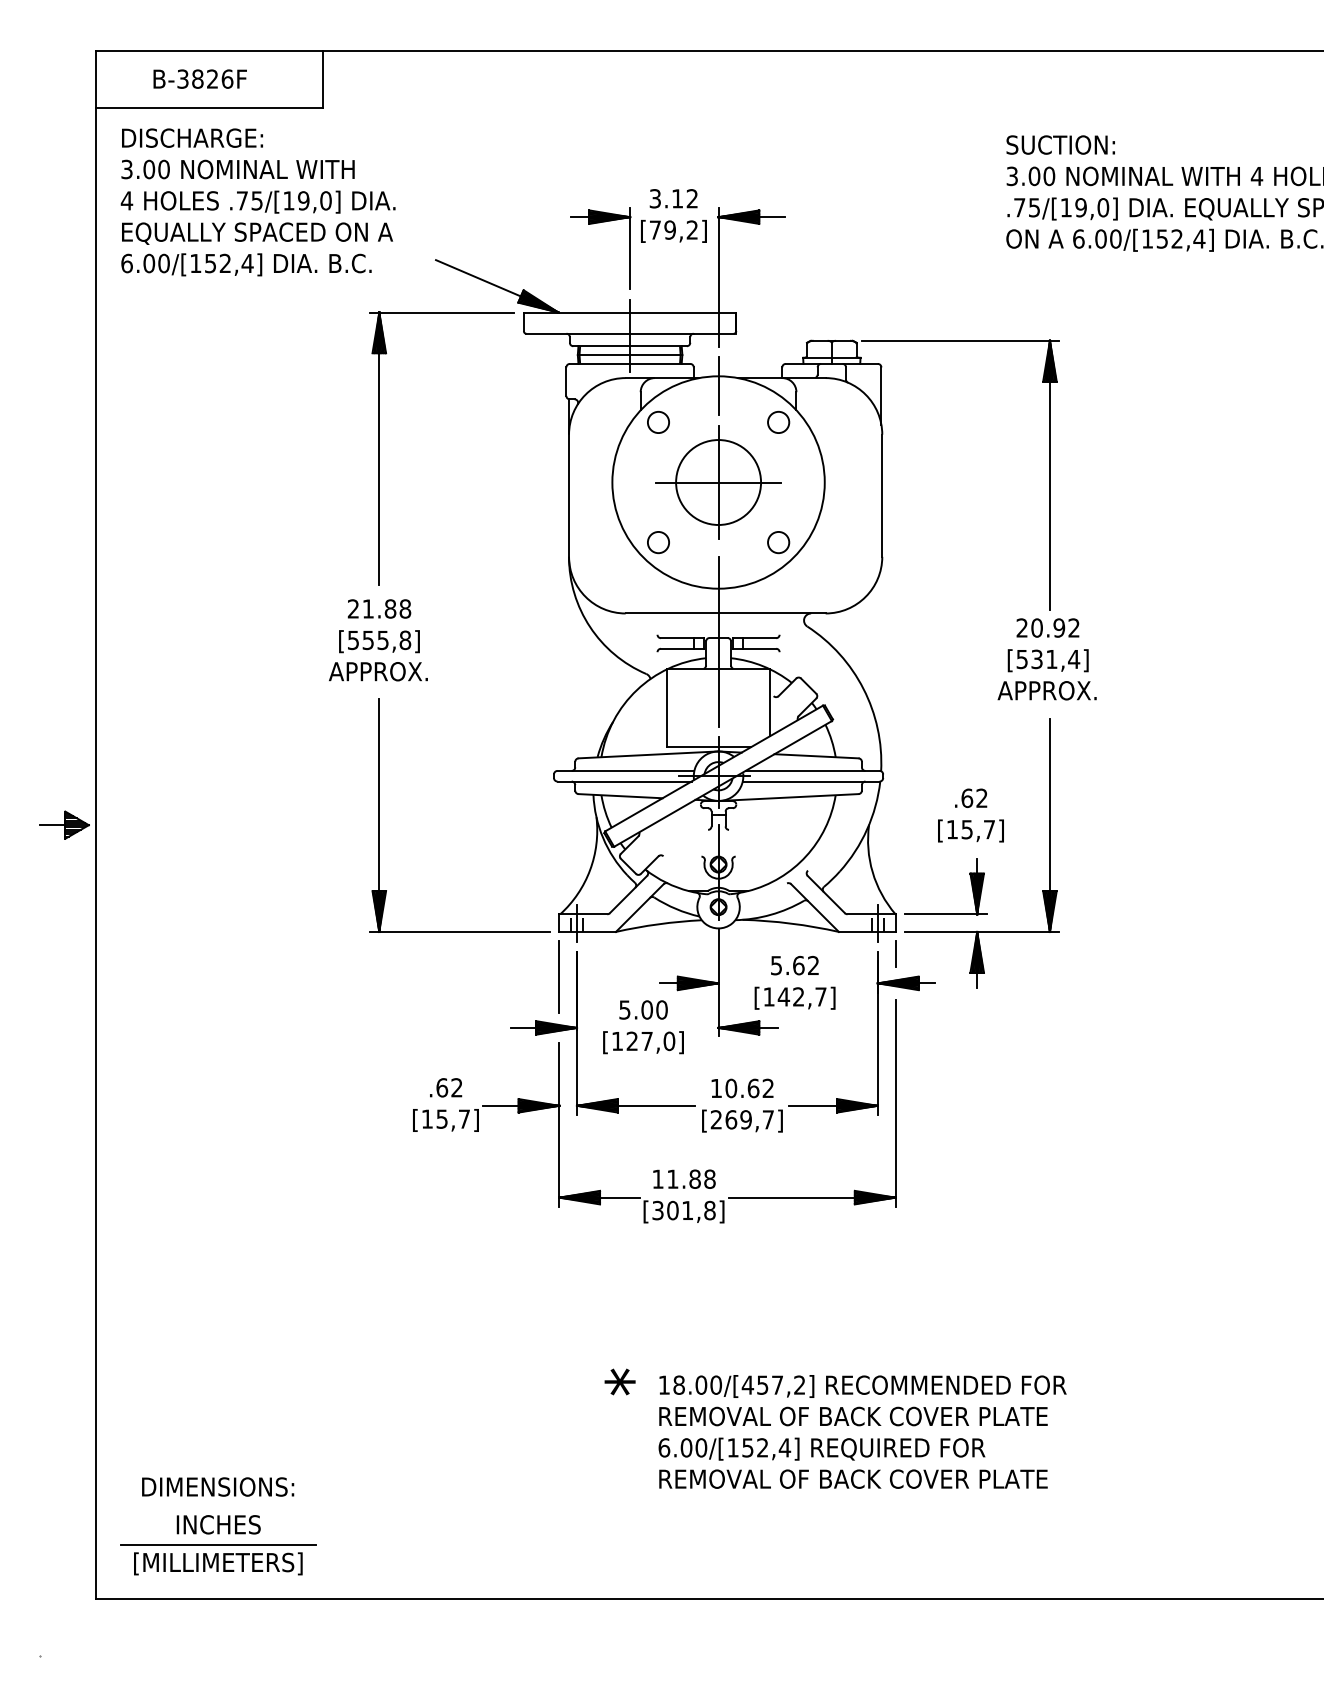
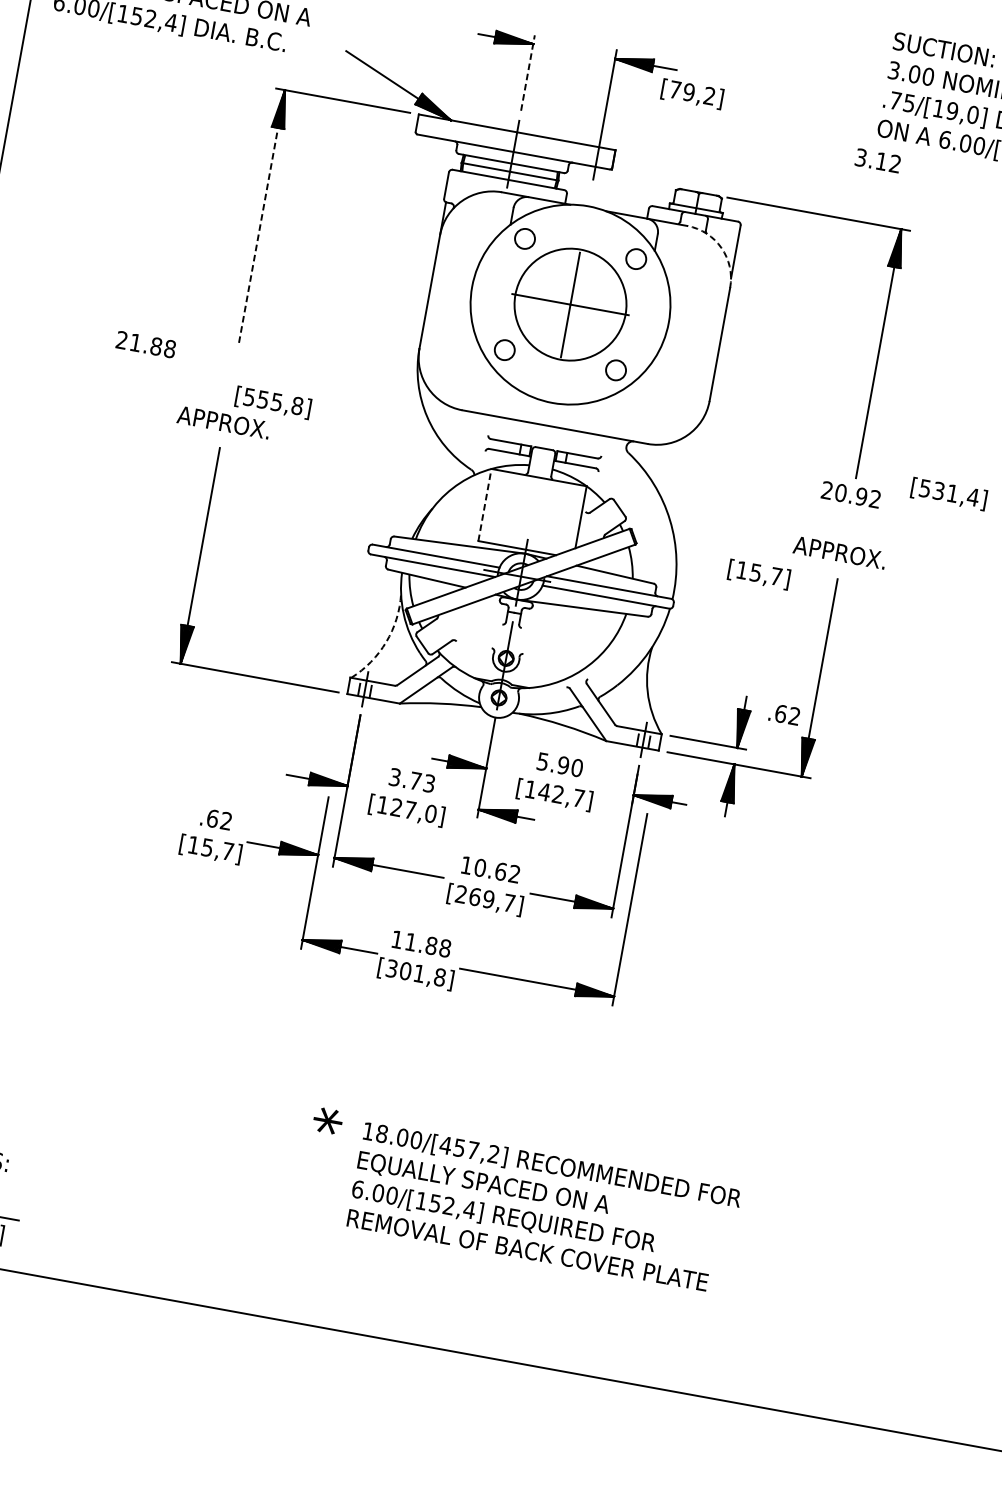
text: (673, 198) -> (877, 160), moved
text: (673, 231) -> (691, 94), moved
line: (630, 248) -> (528, 73), solid -> dashed
line: (718, 385) -> (586, 214), removed
arc: (865, 394) -> (721, 247), solid -> dashed
line: (379, 448) -> (262, 216), solid -> dashed
circle: (718, 482) -> (570, 304), size x1.4
text: (379, 608) -> (146, 344), moved
text: (379, 641) -> (273, 402), moved
line: (718, 641) -> (543, 451), removed
text: (1047, 660) -> (948, 493), moved
line: (667, 708) -> (485, 505), solid -> dashed
text: (971, 797) -> (784, 713), moved
text: (970, 830) -> (758, 574), moved
arc: (590, 870) -> (386, 642), solid -> dashed
line: (895, 954) -> (654, 771), removed
text: (806, 965) -> (570, 766), 5.62 -> 5.90
line: (559, 977) -> (339, 736), removed
text: (643, 1009) -> (412, 780), 5.00 -> 3.73
text: (854, 1417) -> (539, 1193), REMOVAL OF BACK COVER PLATE -> EQUALLY SPACED ON A

